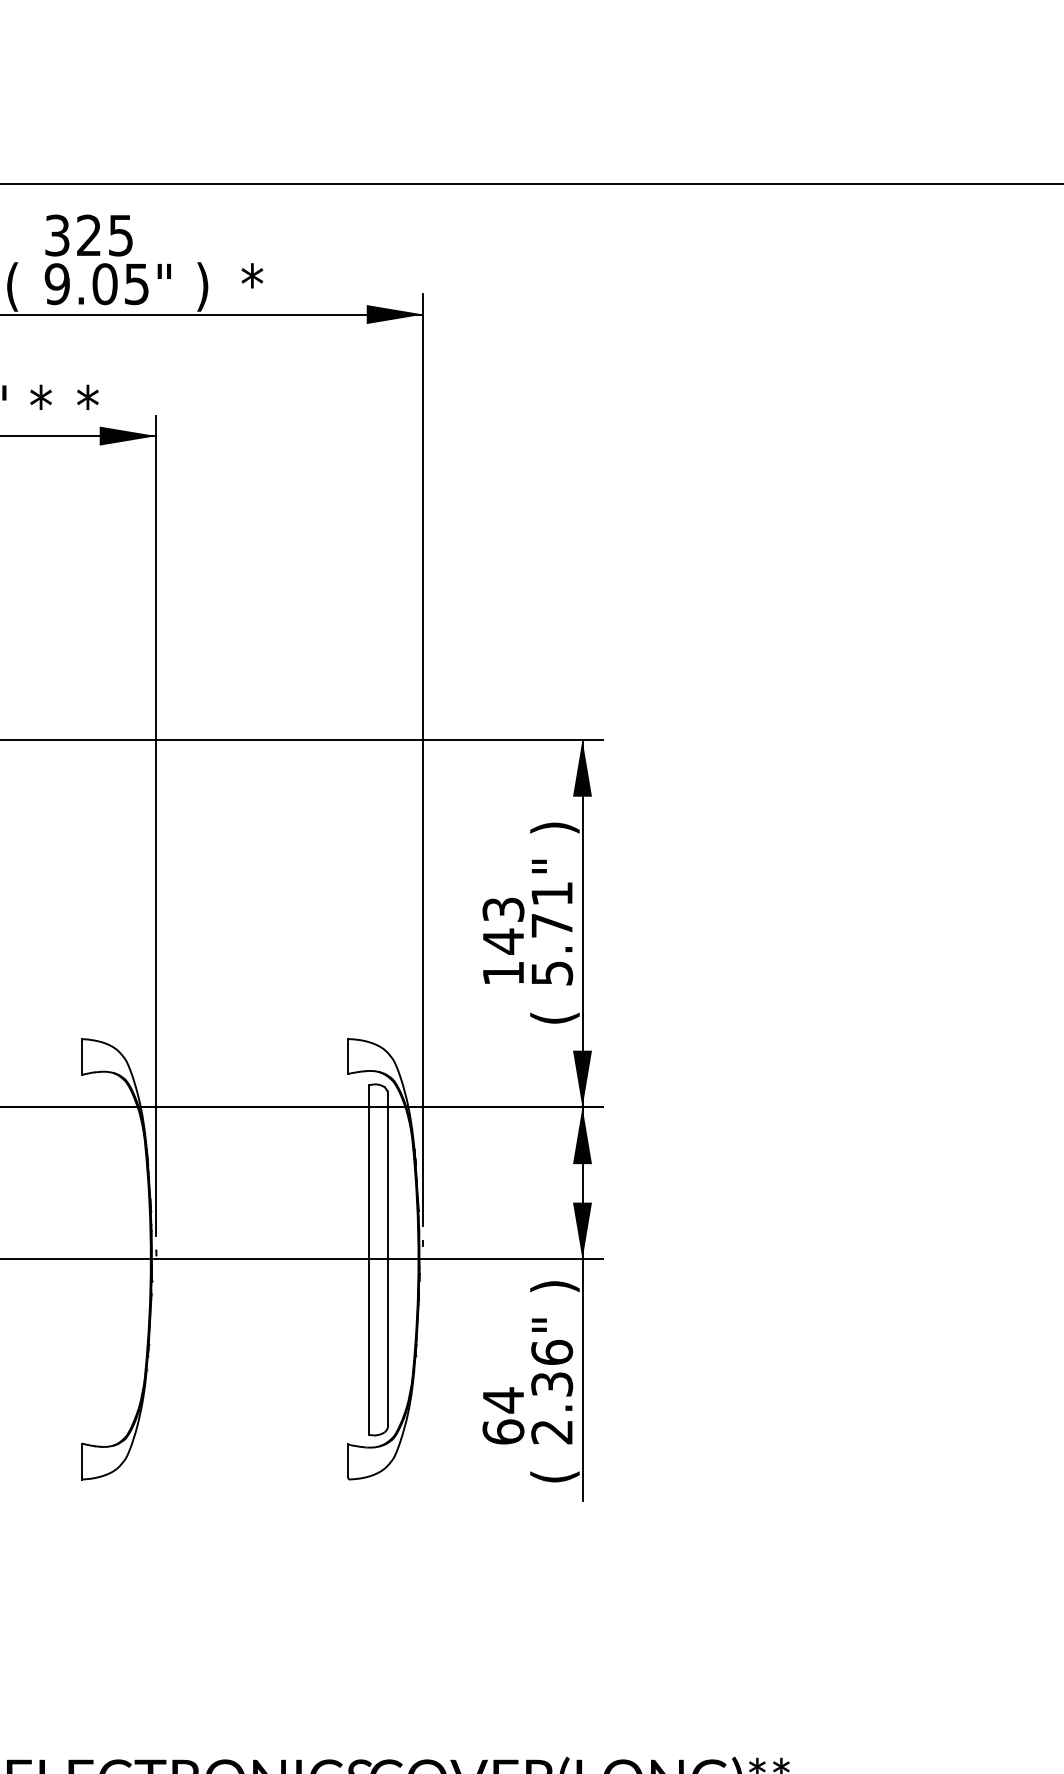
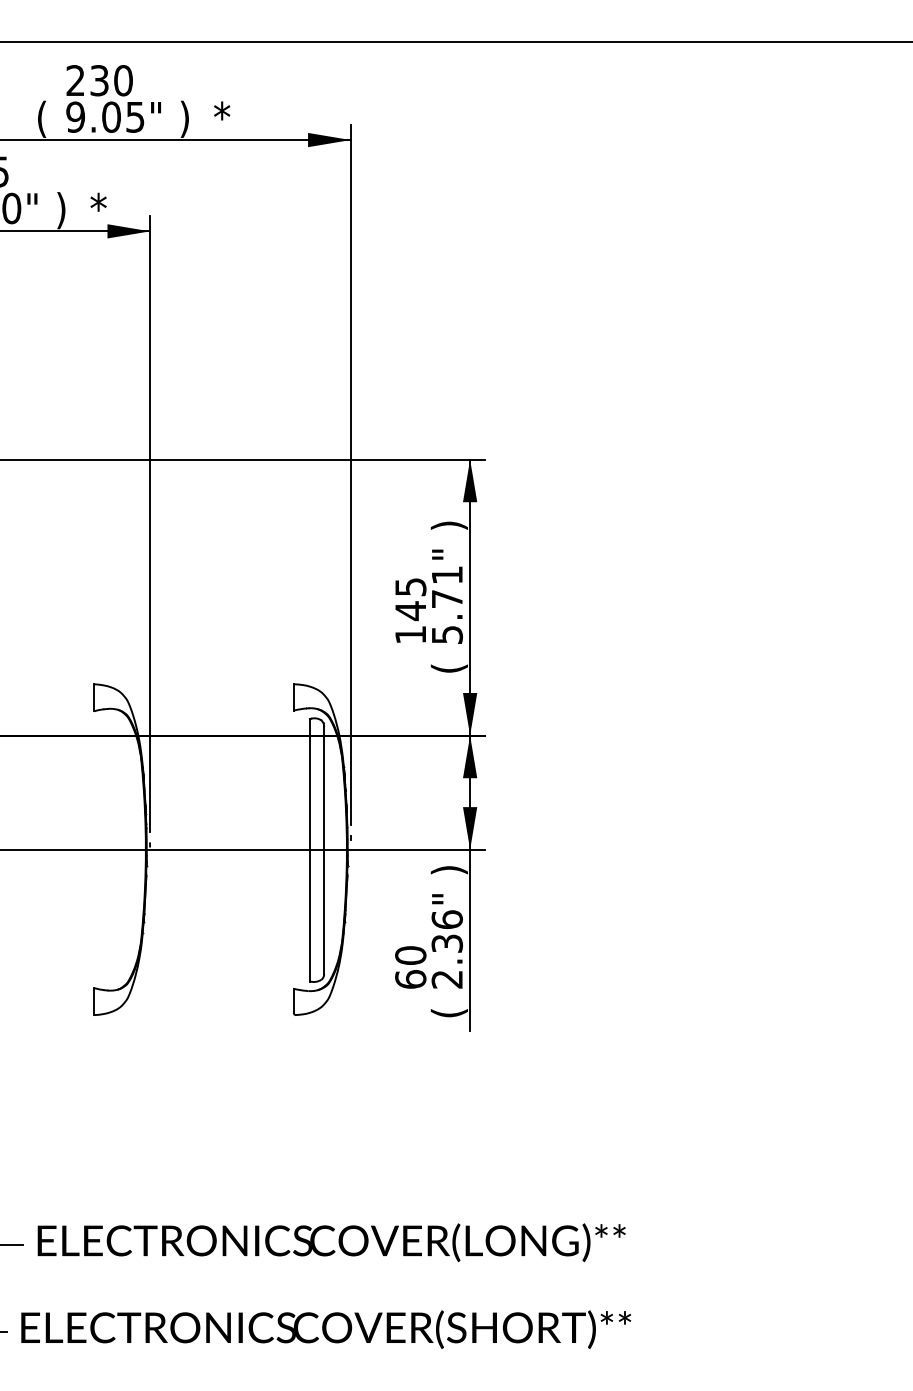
text: (89, 235) -> (99, 80), 325 -> 230
text: (41, 408) -> (63, 210), * -> )
text: (503, 908) -> (410, 586), 143 -> 145
text: (503, 1400) -> (410, 955), 64 -> 60

